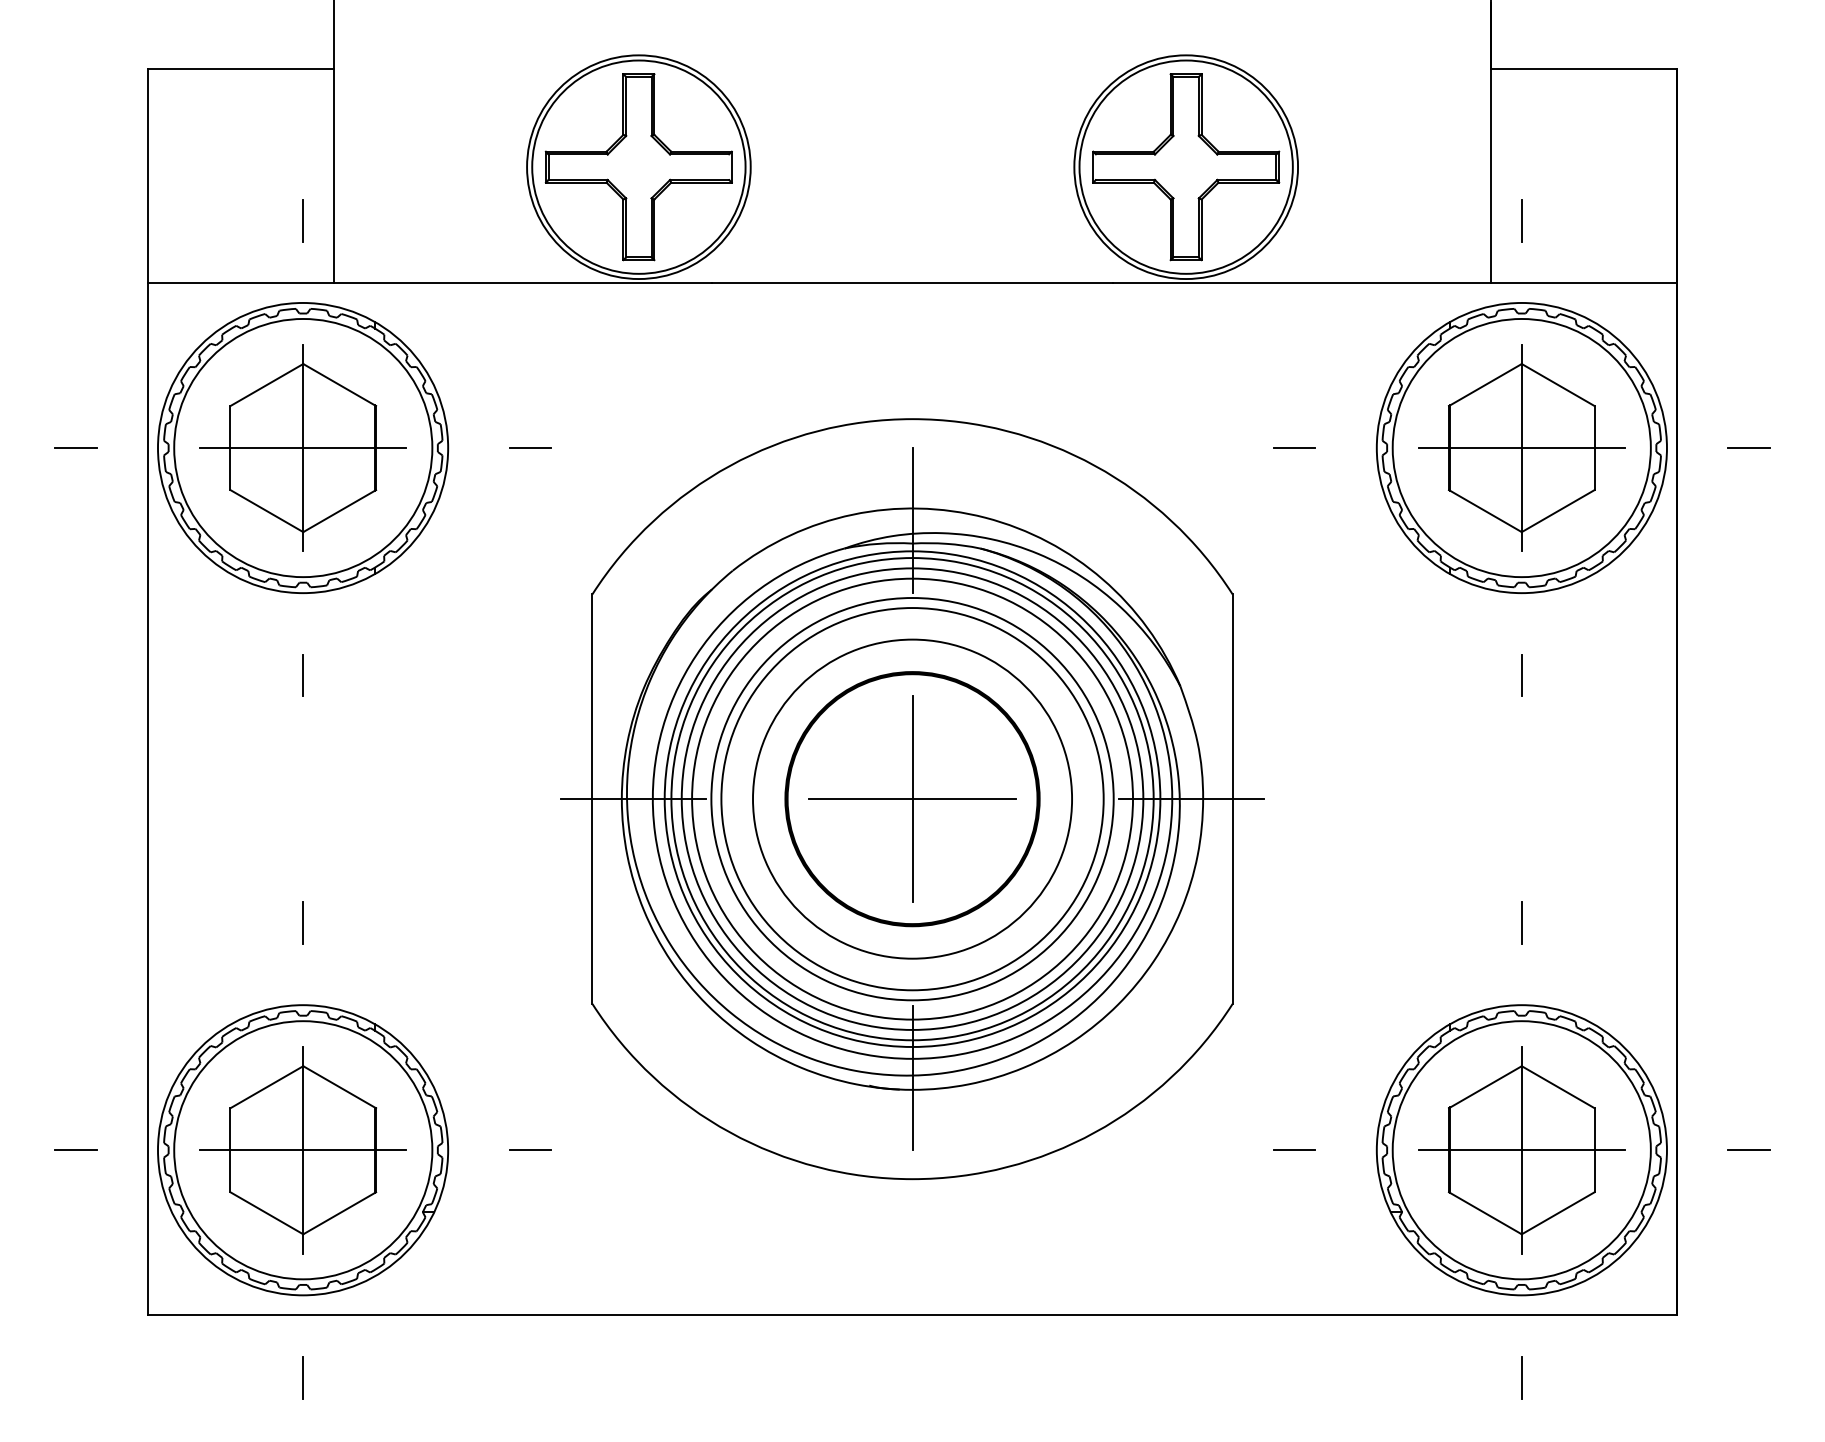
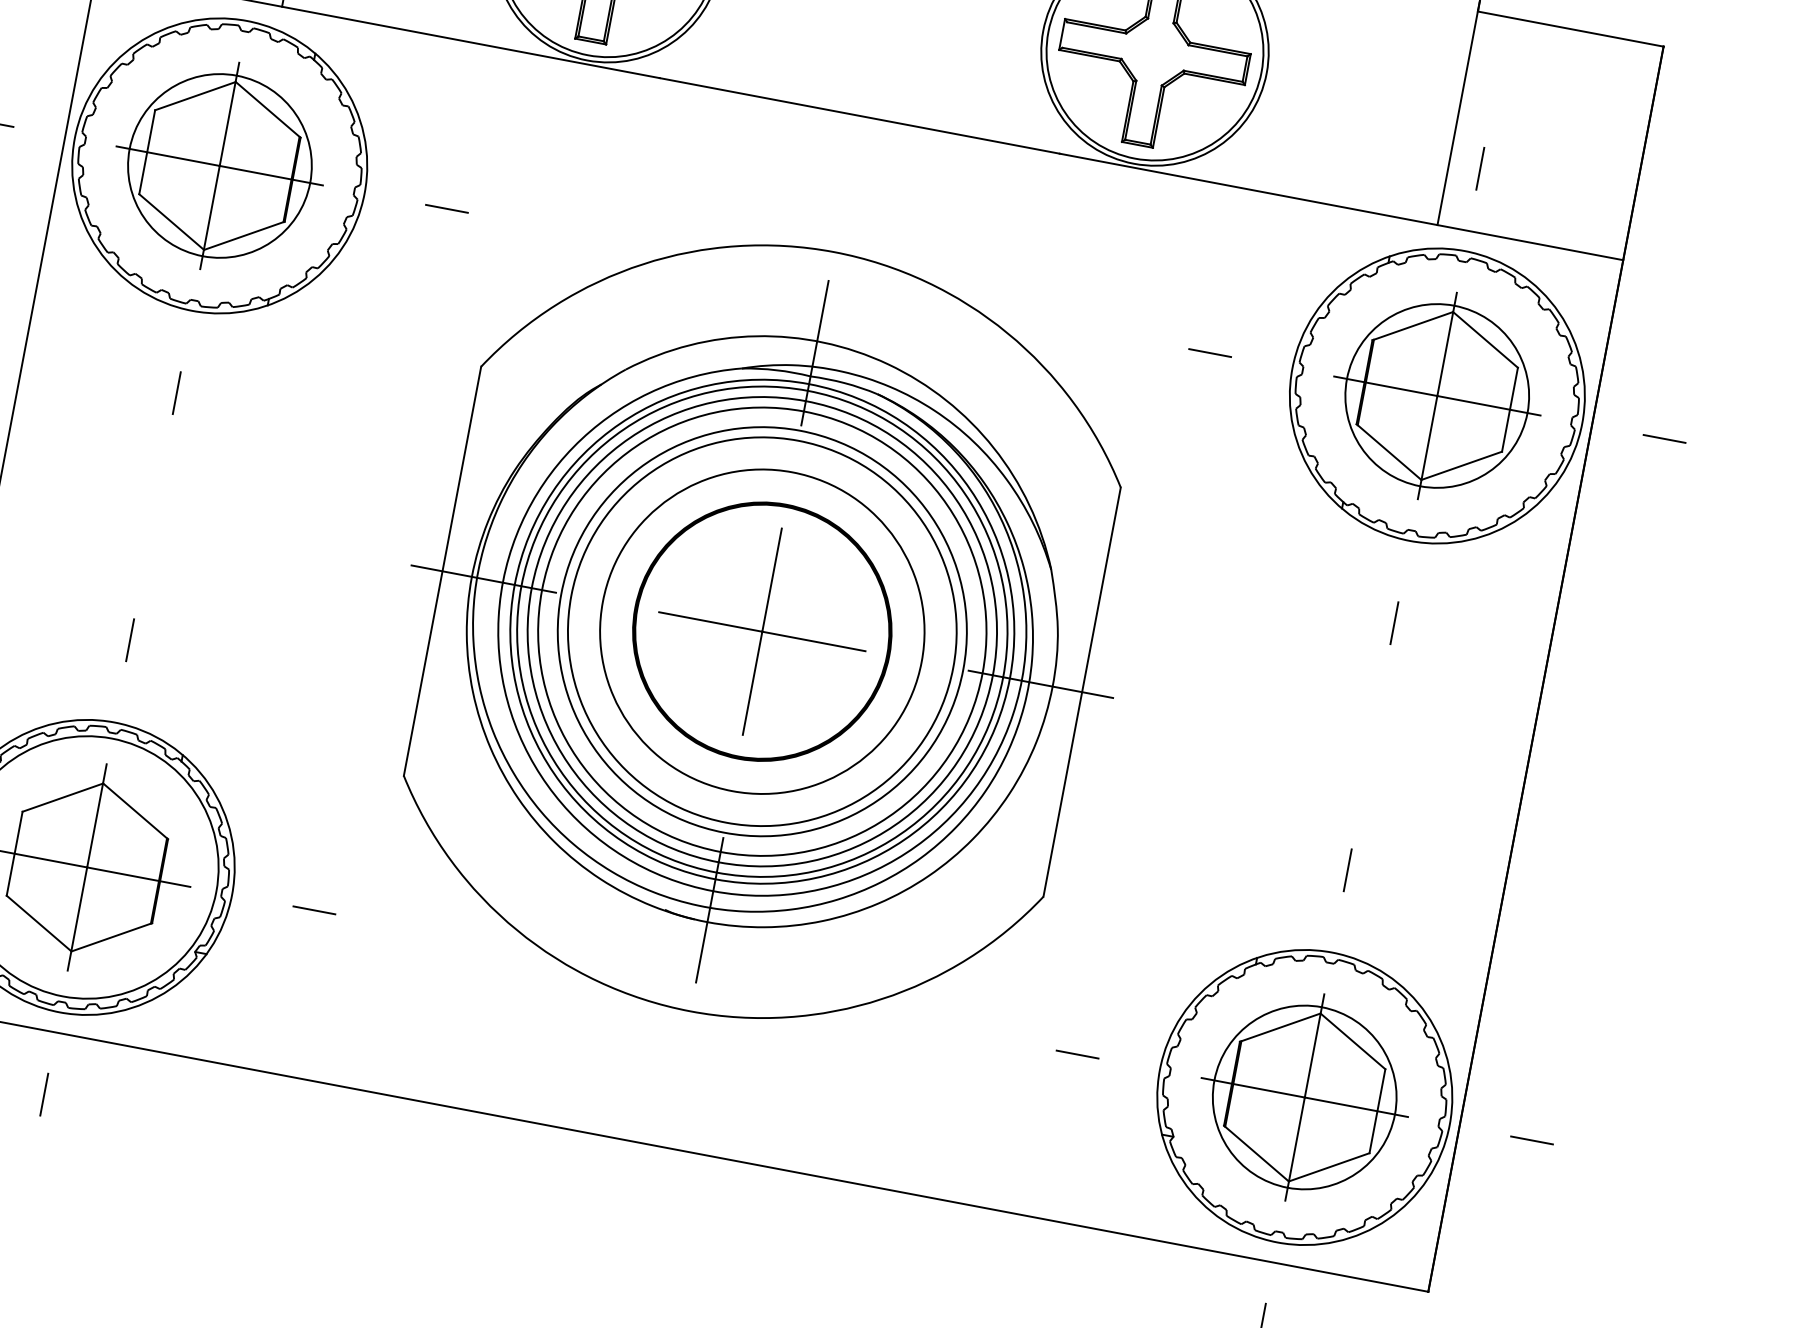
circle: (303, 447) -> (220, 165), size x0.7
circle: (1521, 447) -> (1437, 395), size x0.7
circle: (1521, 1150) -> (1304, 1097), size x0.7

